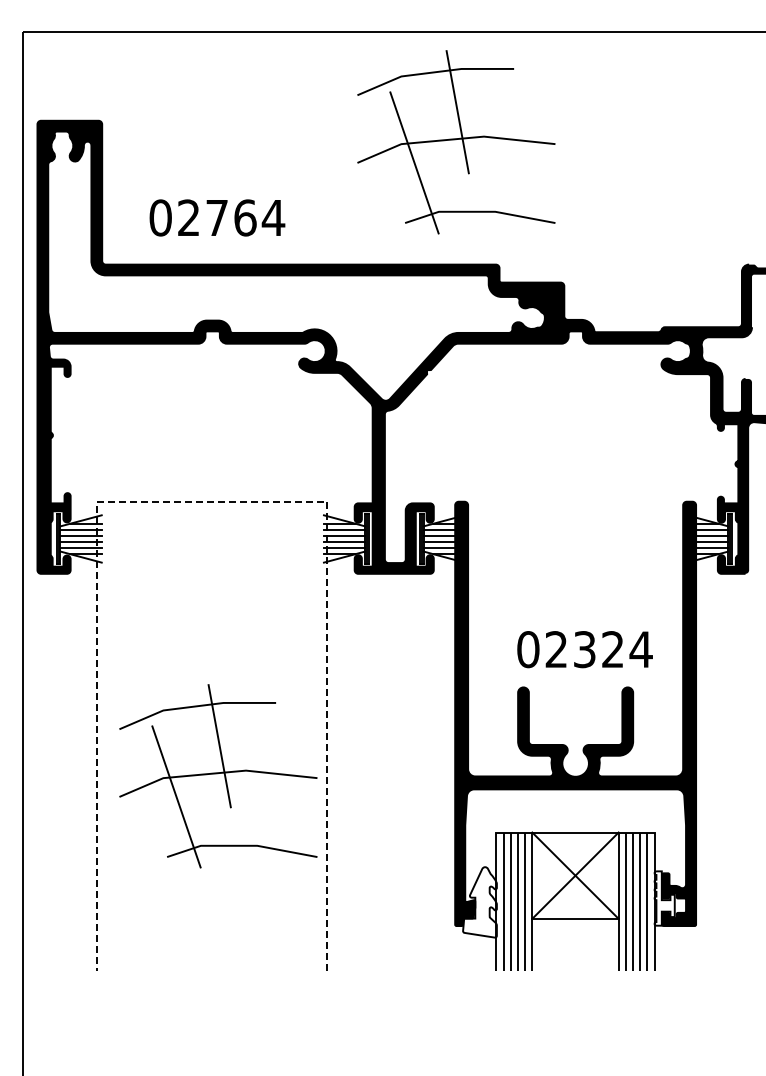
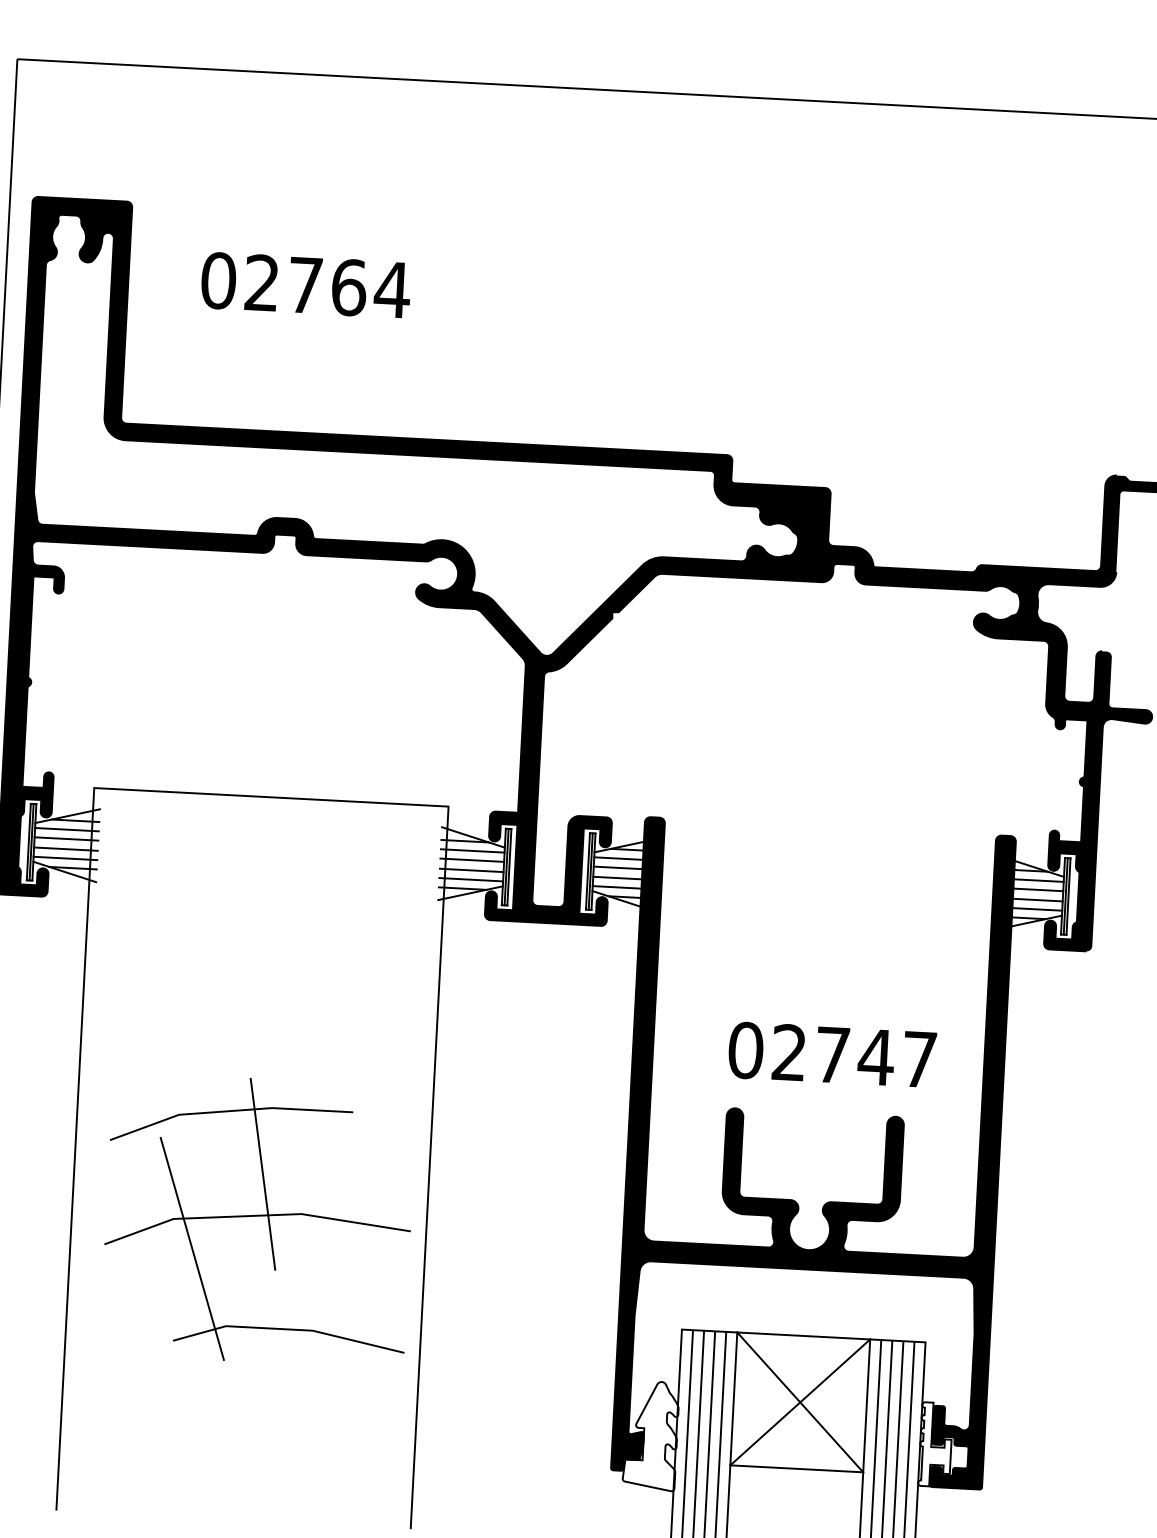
part: (456, 142) -> (676, 263), removed
text: (217, 217) -> (306, 284), moved
line: (211, 501) -> (270, 796), dashed -> solid
text: (613, 649) -> (877, 1057), 02324 -> 02747

